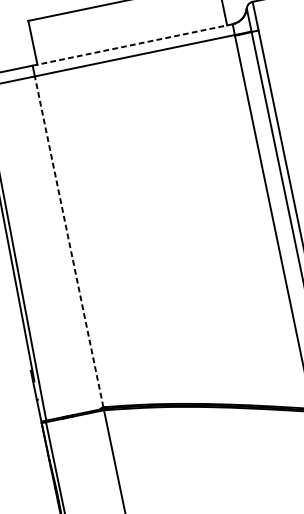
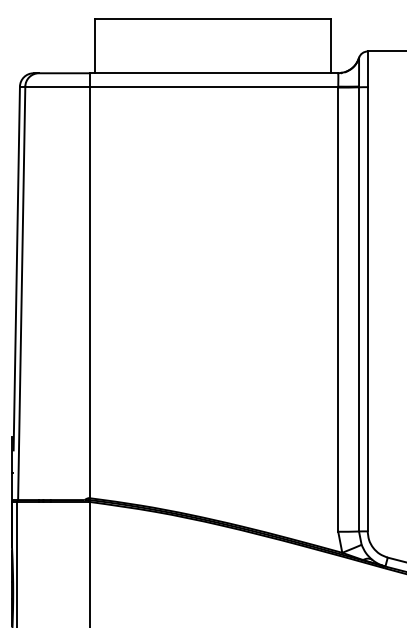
line: (133, 45) -> (214, 73), dashed -> solid
line: (69, 241) -> (89, 292), dashed -> solid

